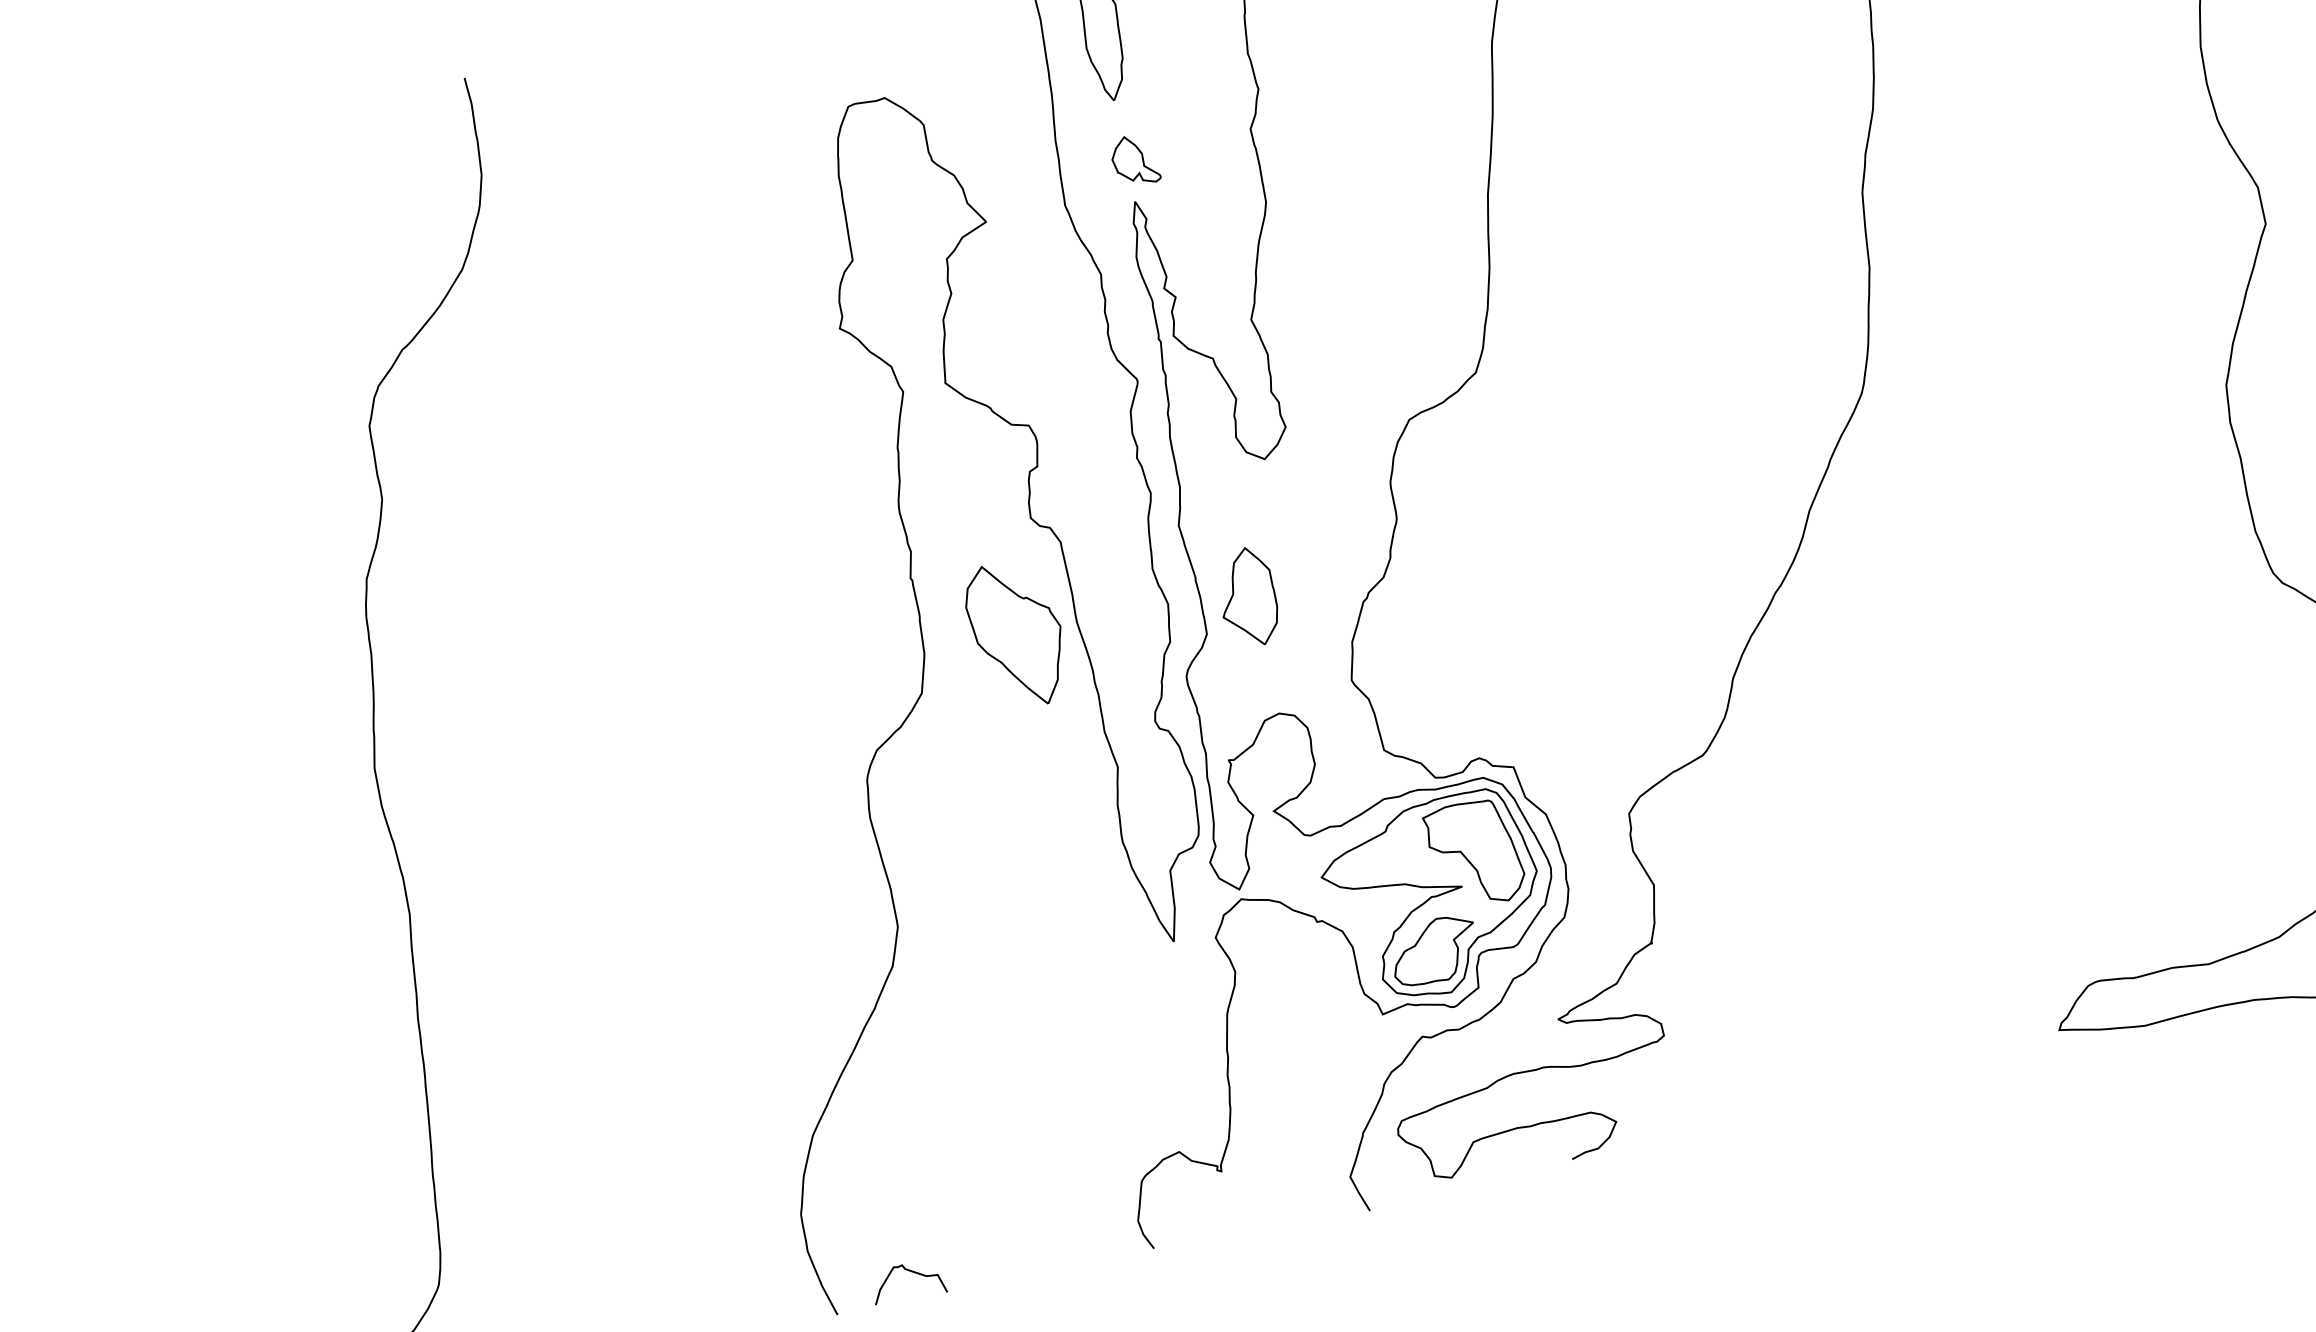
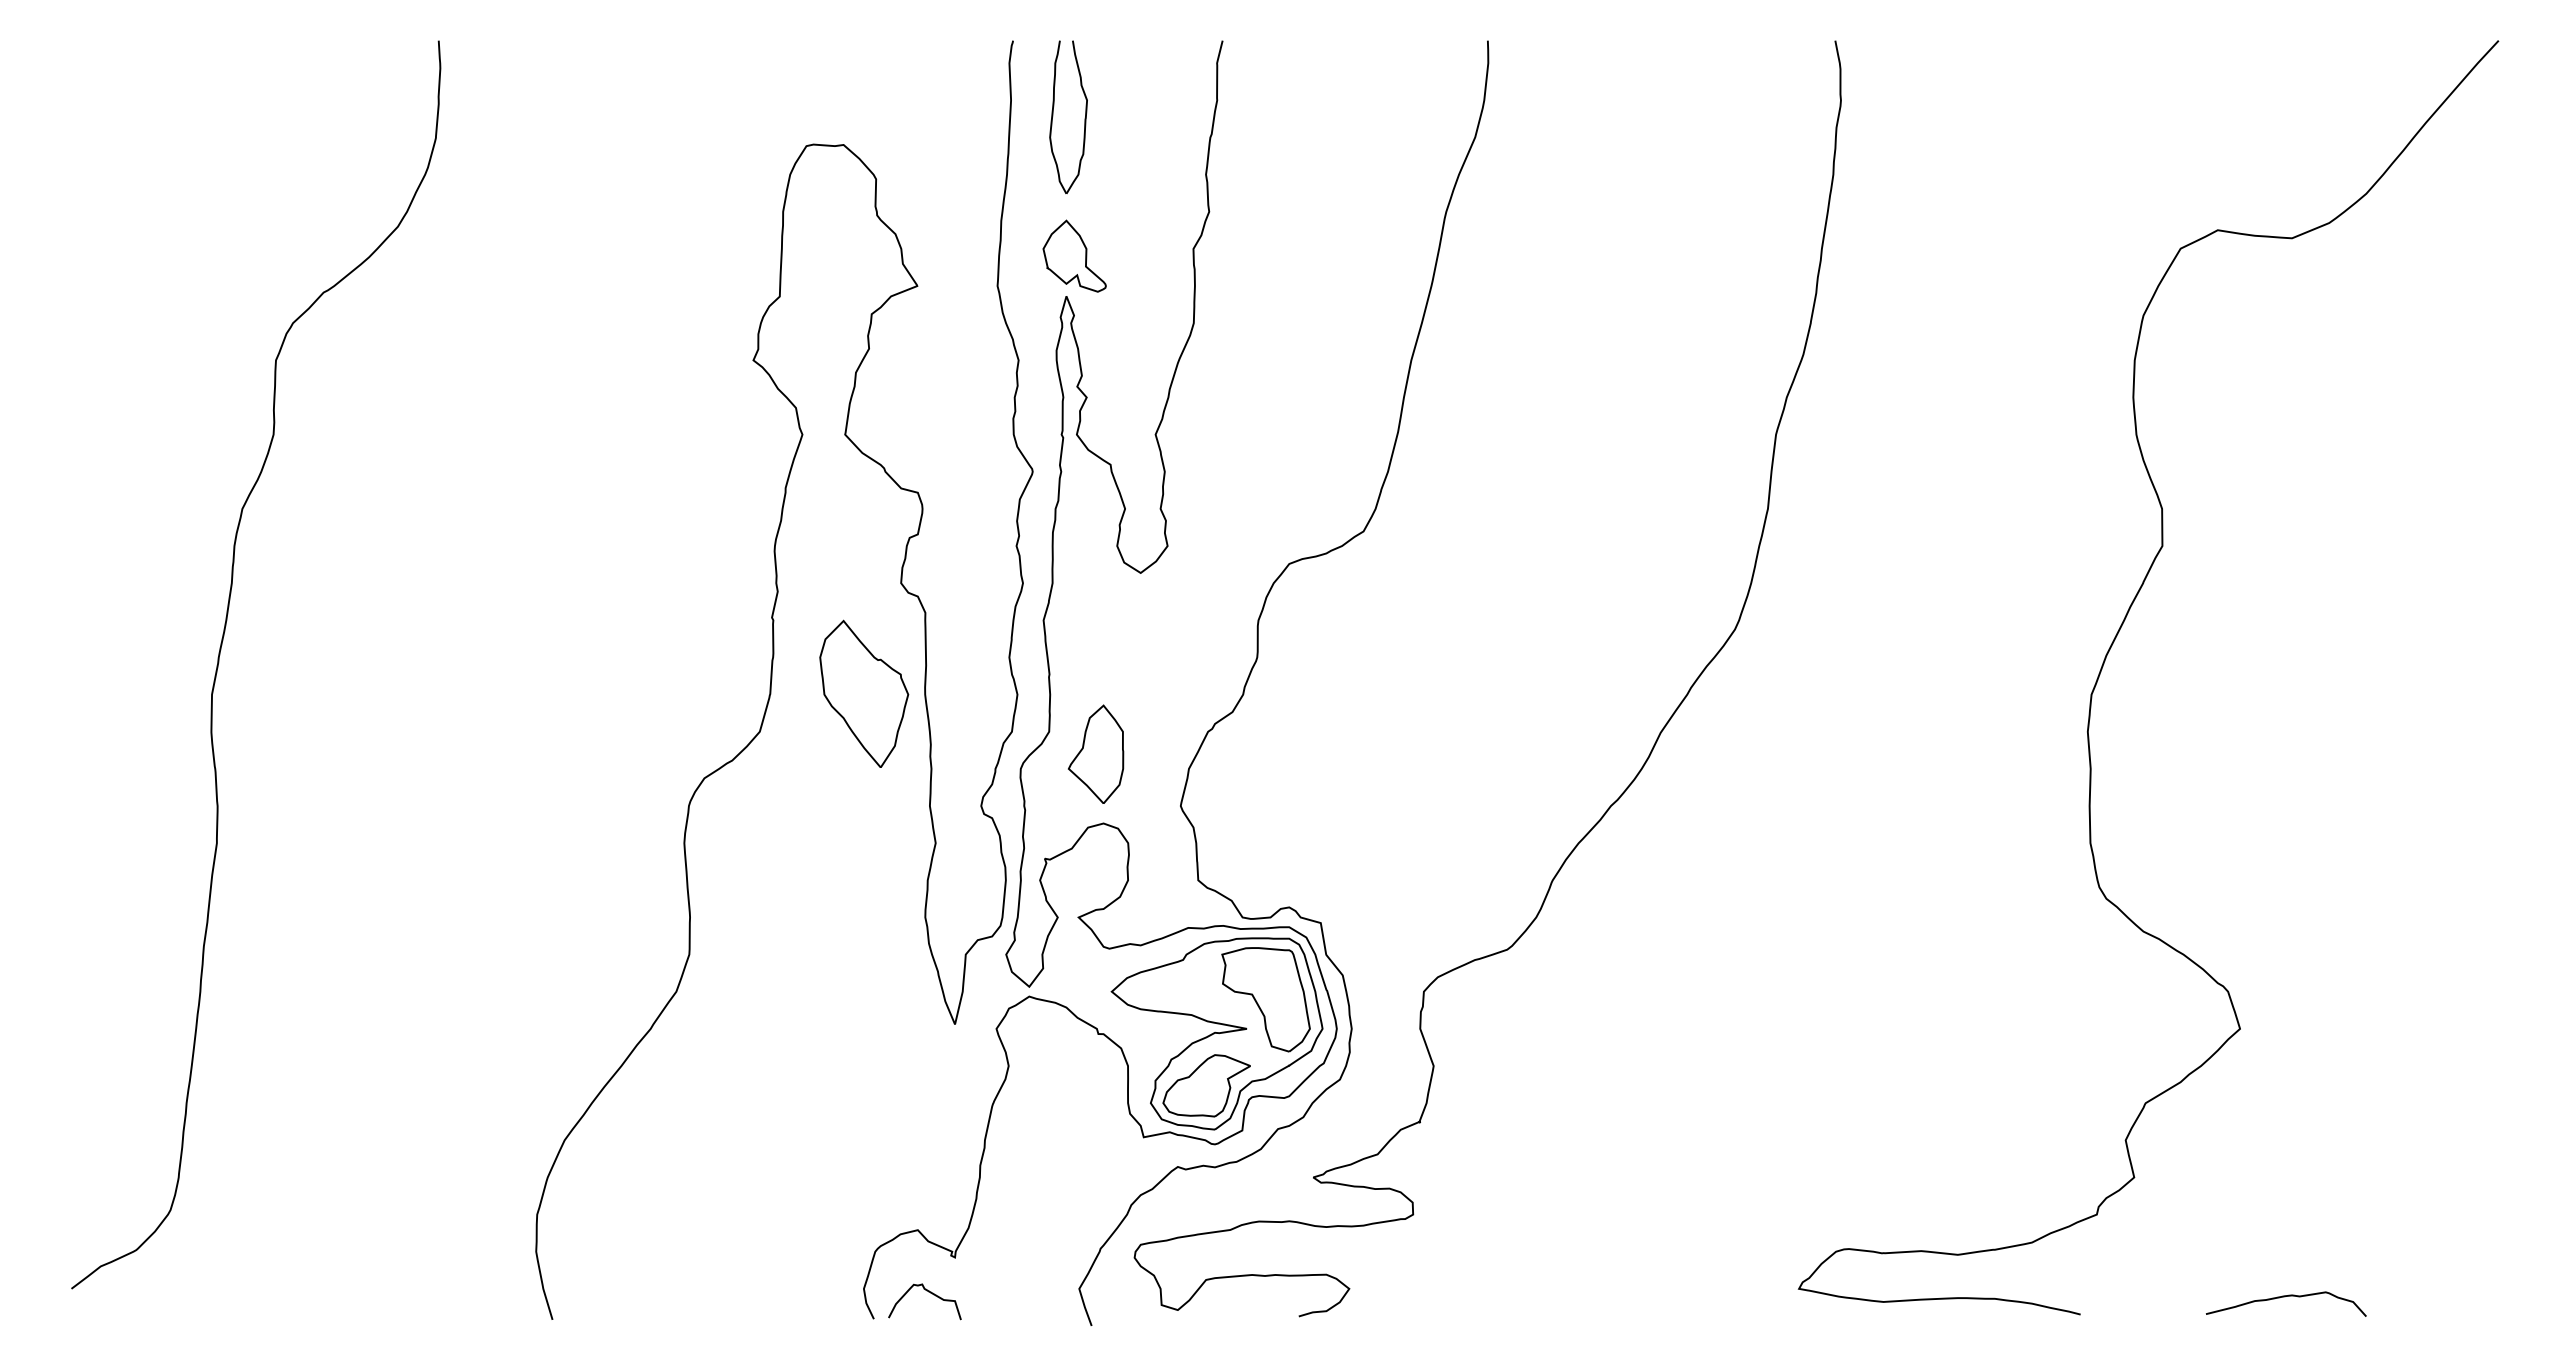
part: (1134, 159) -> (1074, 255), size x1.43
part: (1247, 596) -> (1096, 753), moved
curve: (909, 1271) -> (928, 1292), moved

